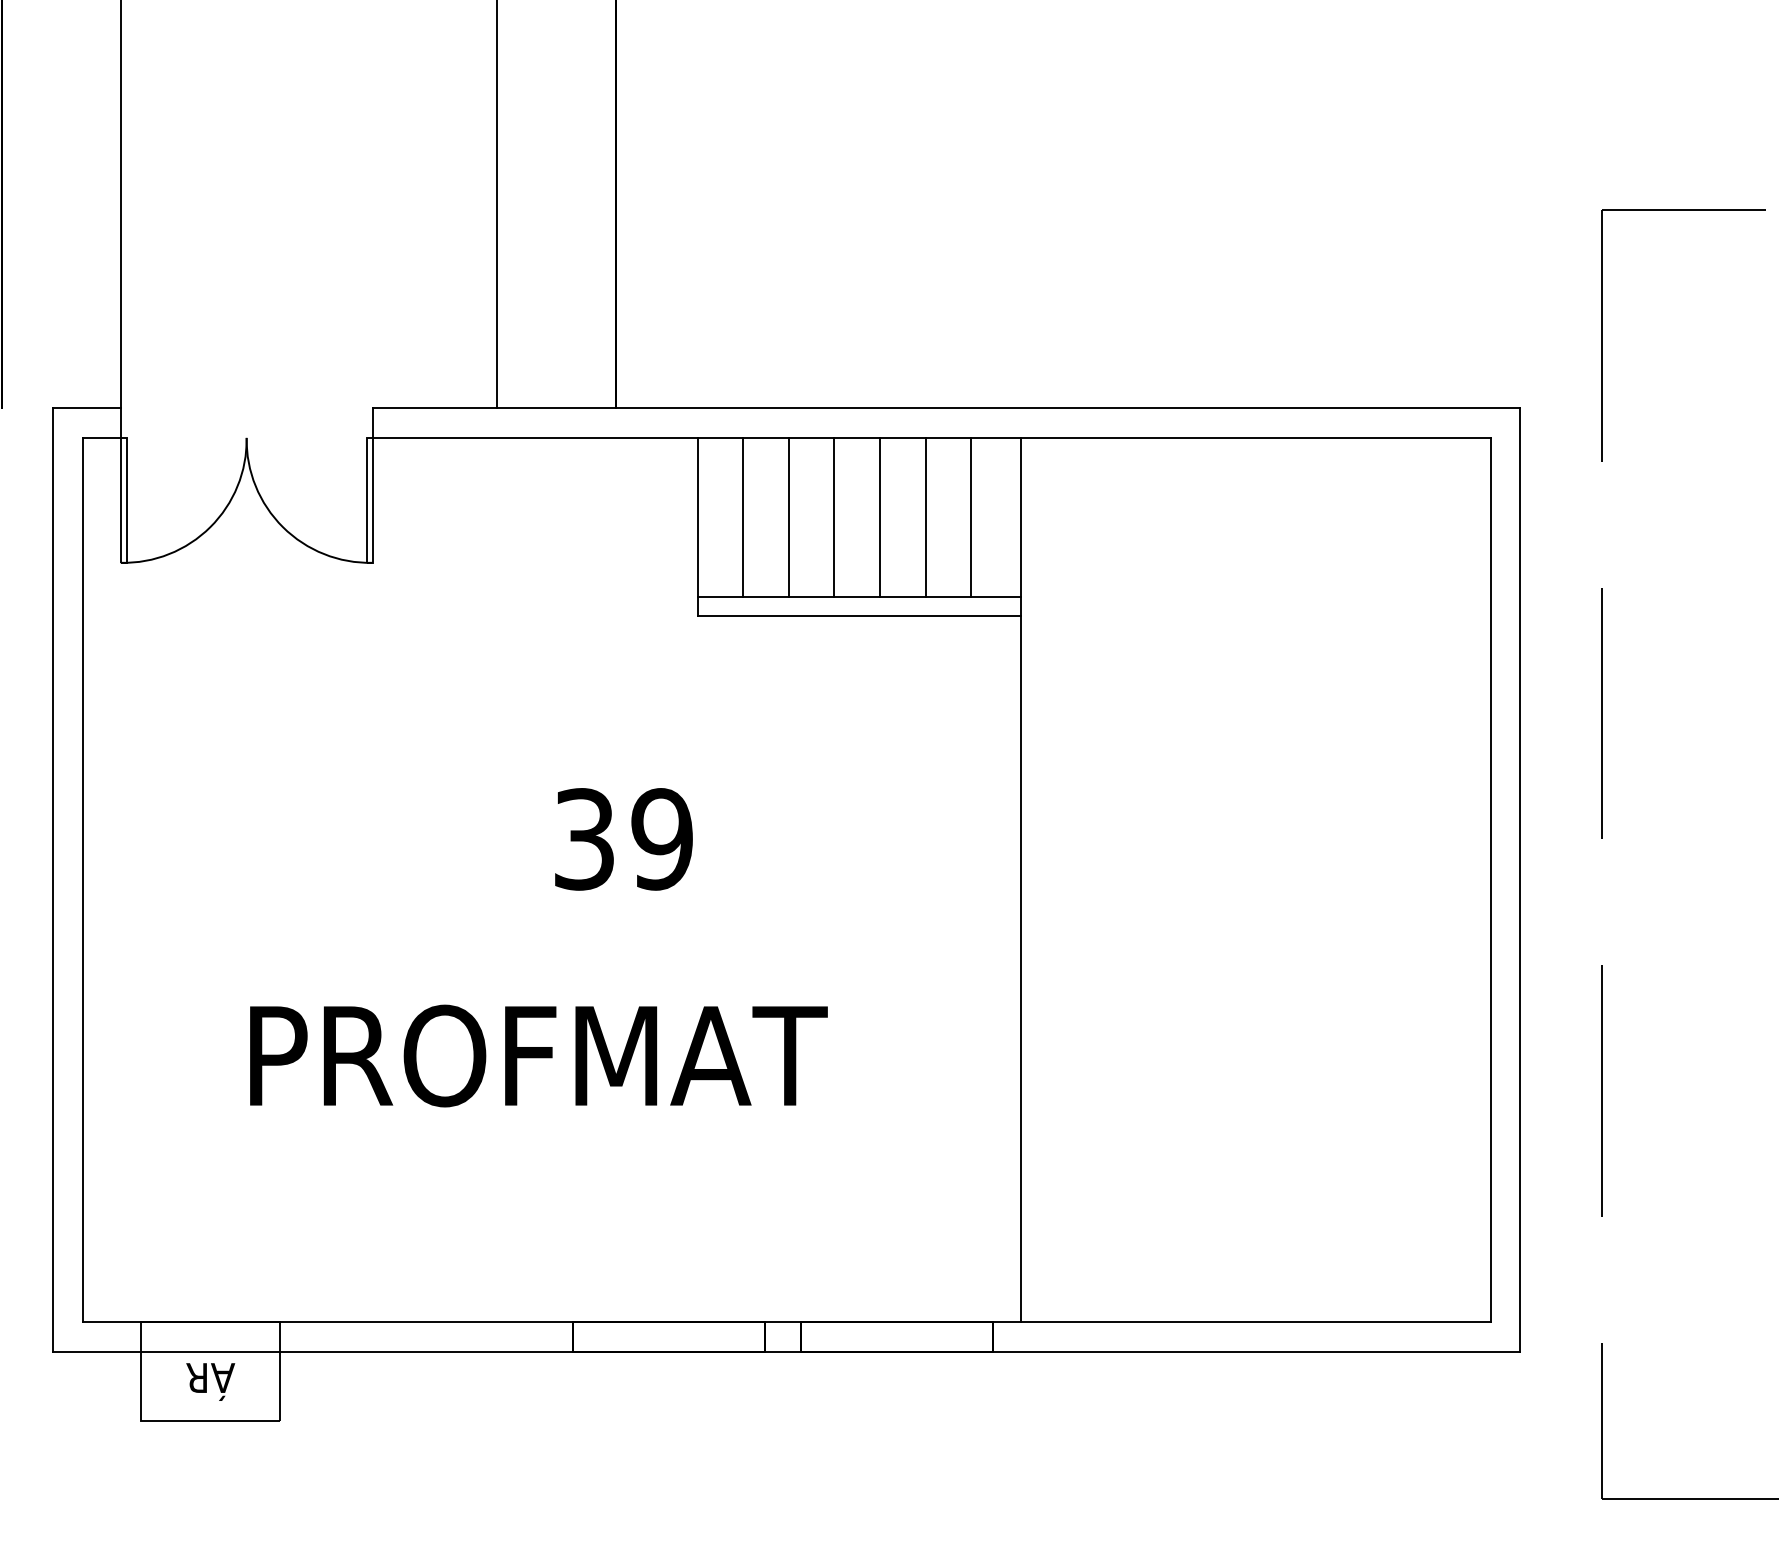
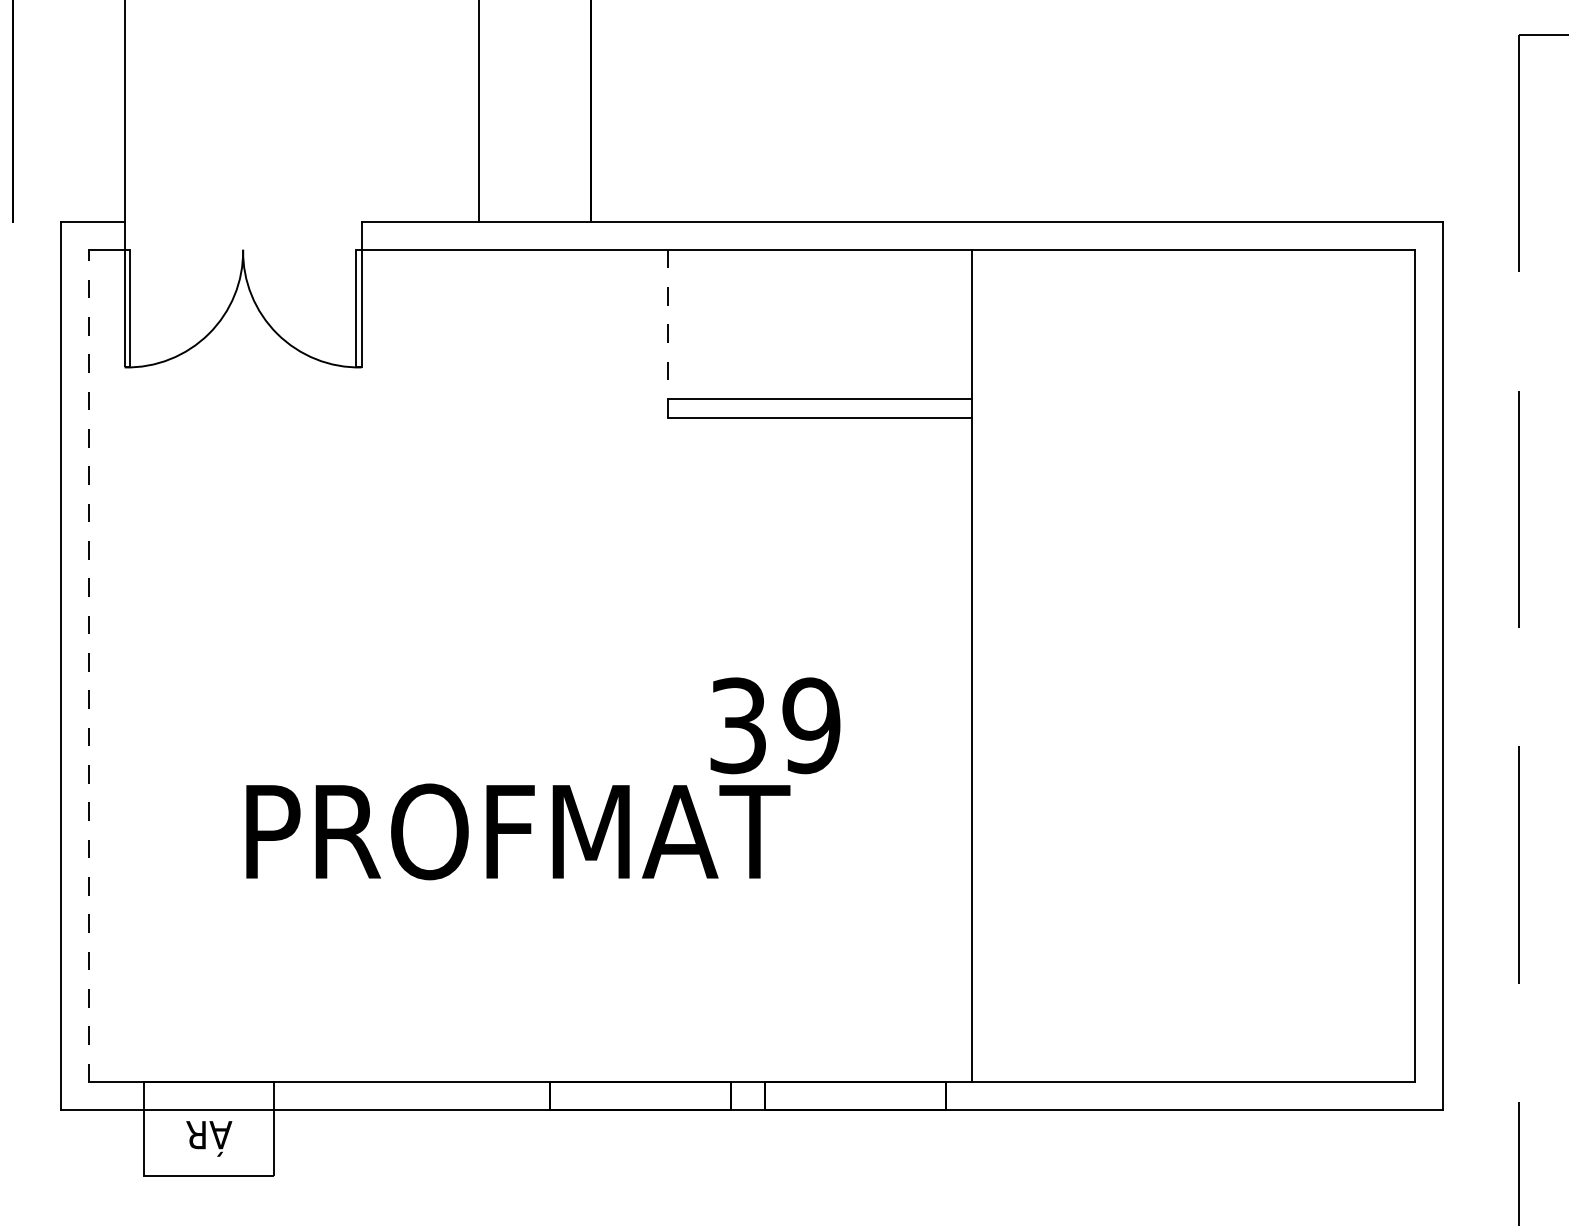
line: (743, 516) -> (711, 323), removed
line: (788, 516) -> (753, 323), removed
line: (834, 516) -> (796, 323), removed
line: (880, 516) -> (840, 323), removed
line: (925, 516) -> (882, 323), removed
line: (971, 516) -> (925, 323), removed
line: (697, 527) -> (667, 334), solid -> dashed
text: (623, 839) -> (775, 725), moved
line: (83, 879) -> (89, 665), solid -> dashed

